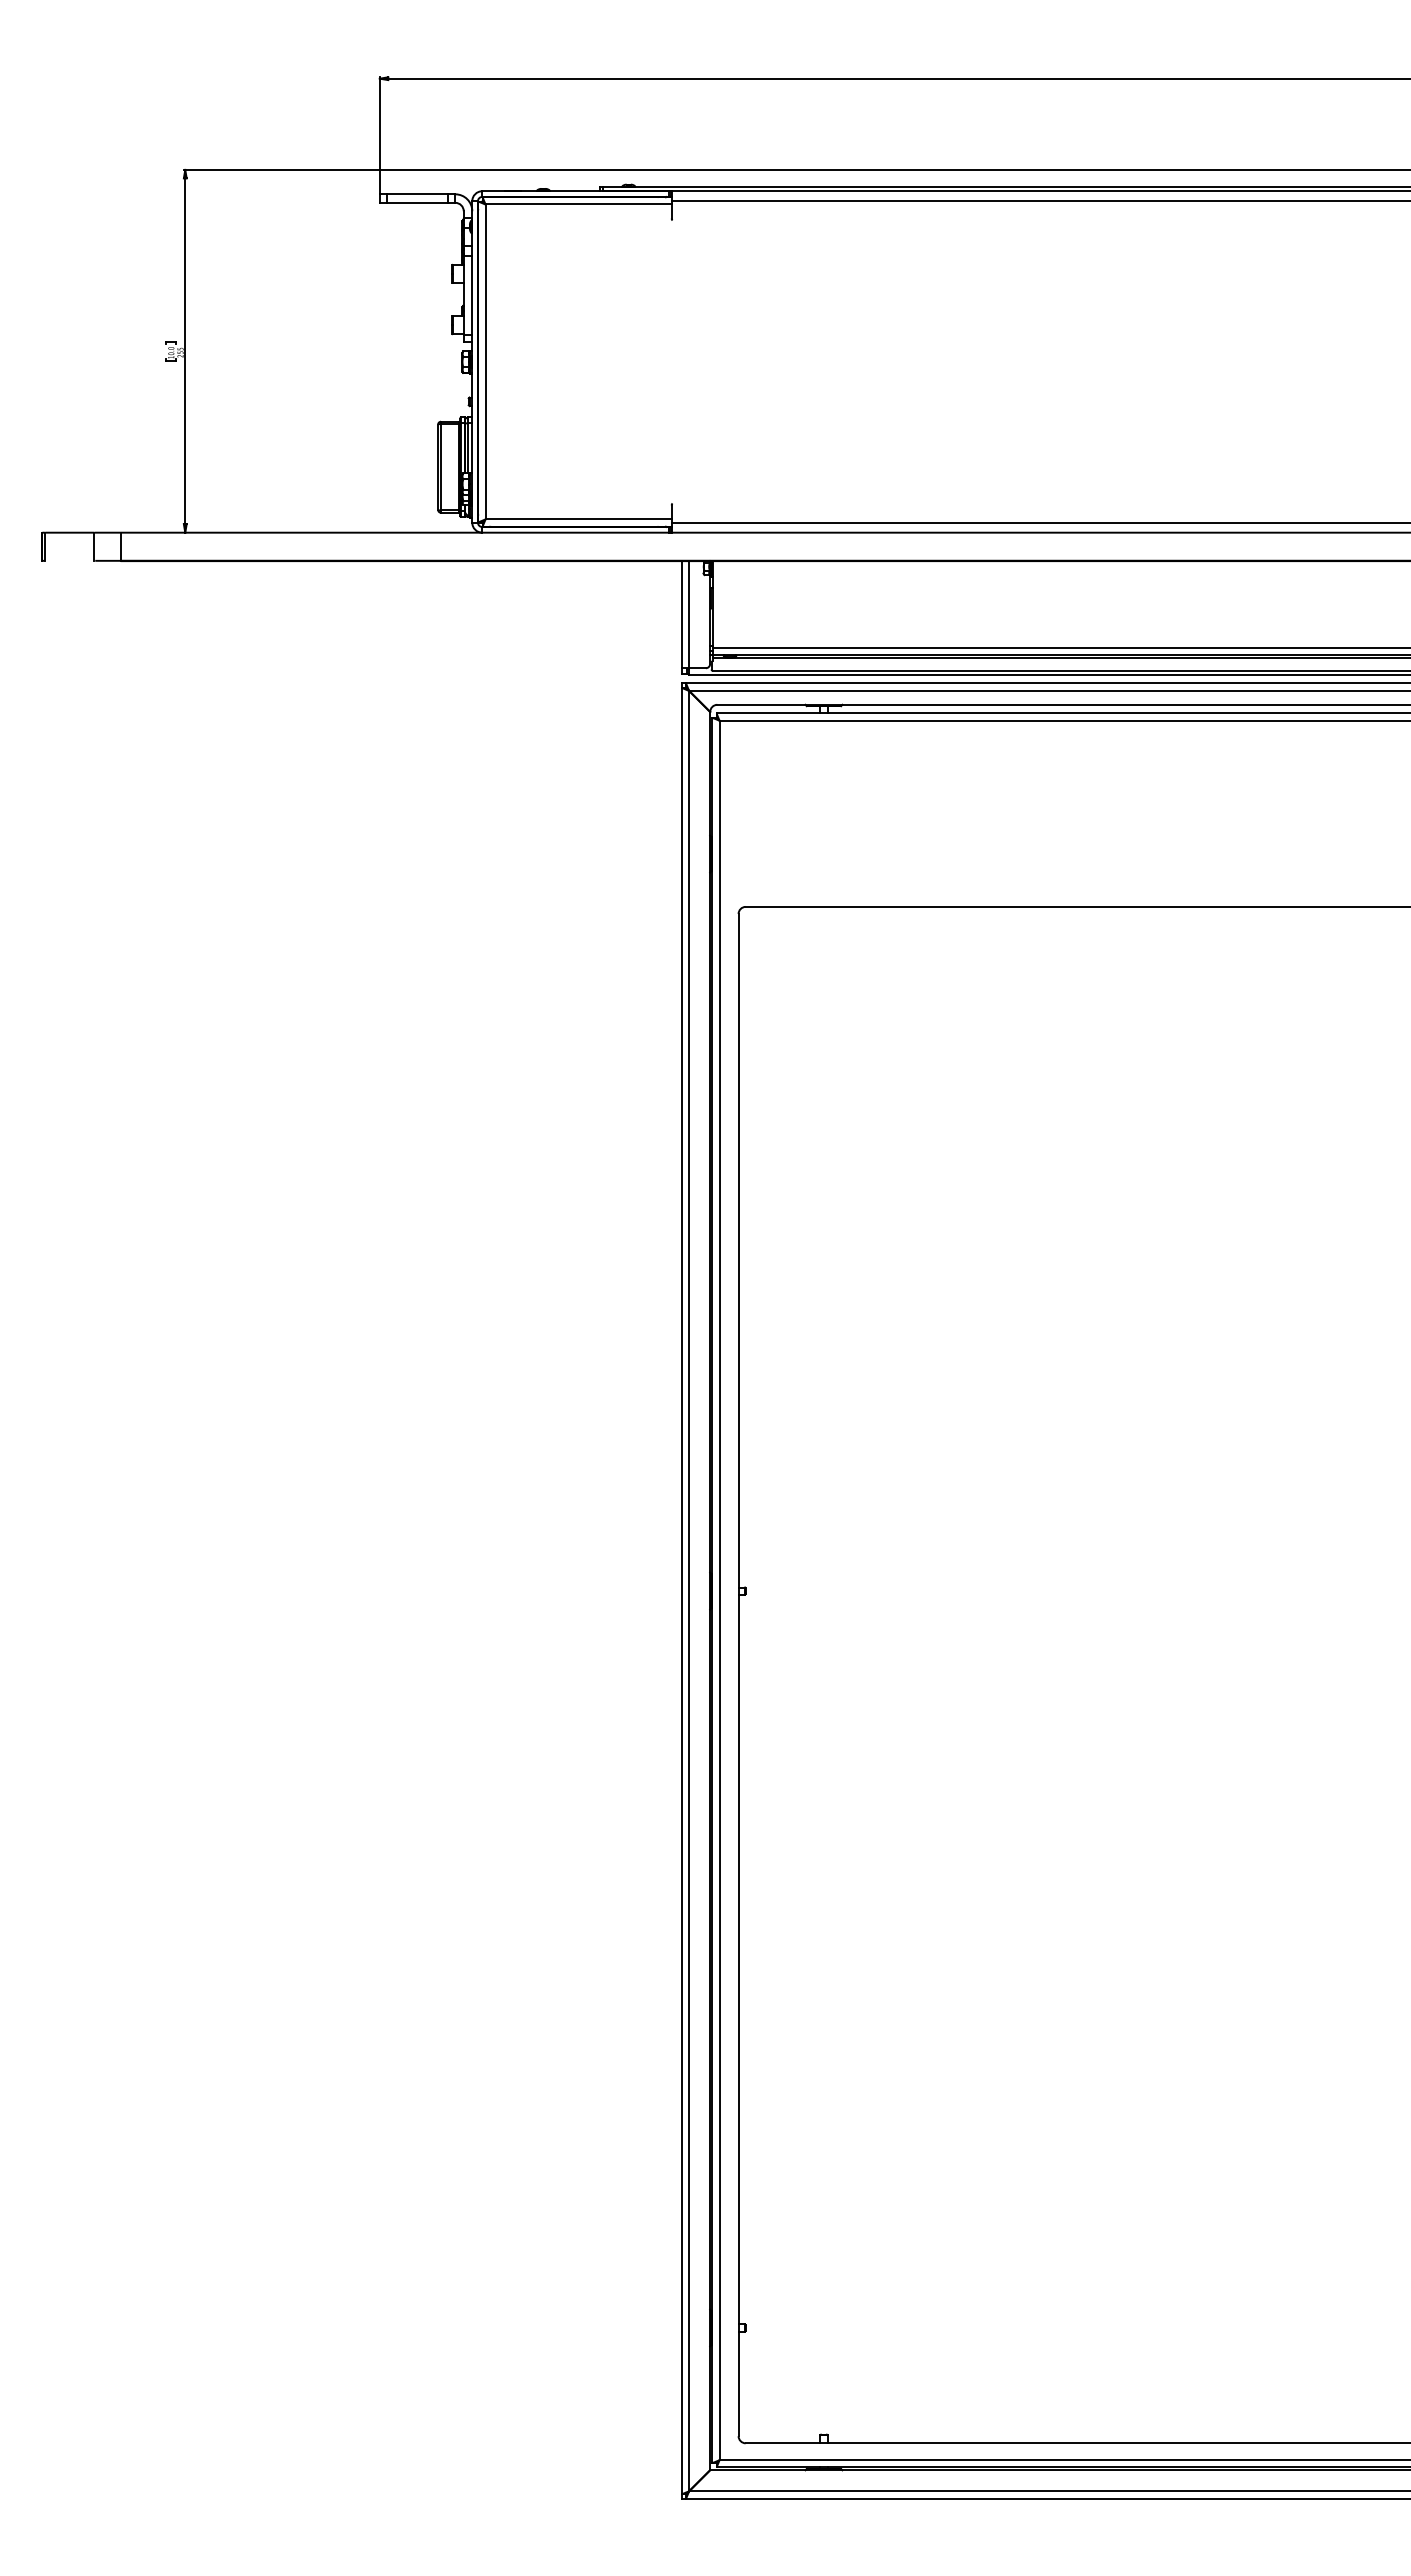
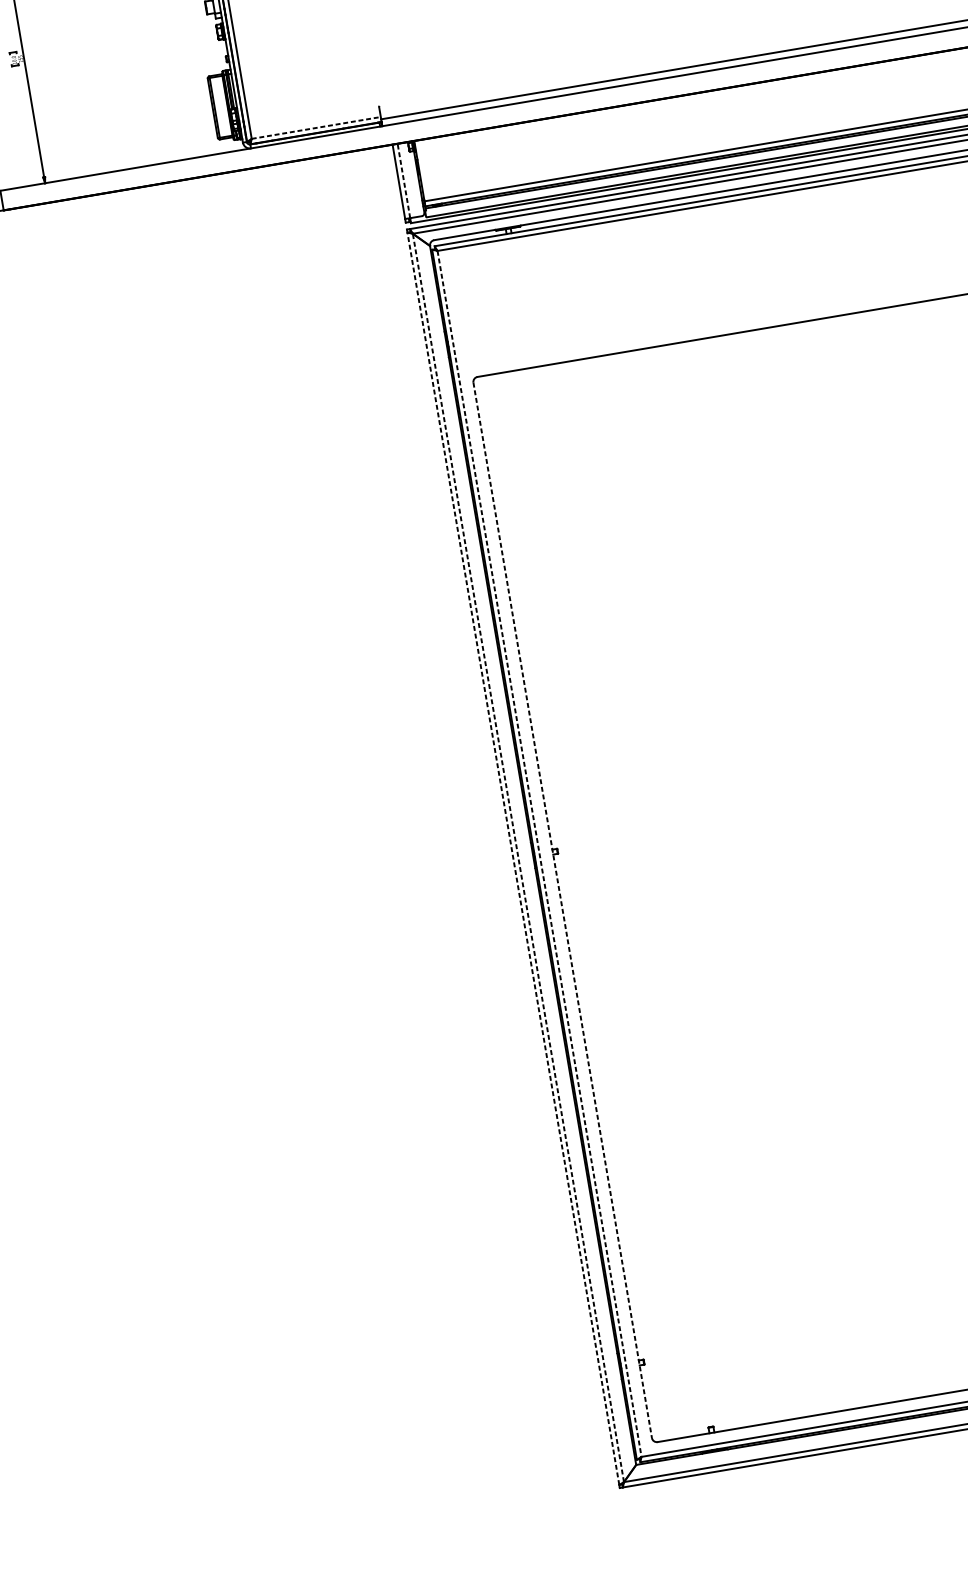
line: (579, 519) -> (316, 127), solid -> dashed
line: (688, 614) -> (403, 180), solid -> dashed
line: (681, 1590) -> (513, 858), solid -> dashed
line: (688, 1590) -> (518, 857), solid -> dashed
line: (719, 1590) -> (539, 853), solid -> dashed
line: (738, 1675) -> (562, 910), solid -> dashed

